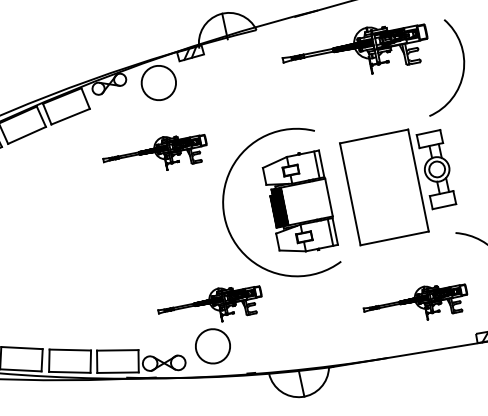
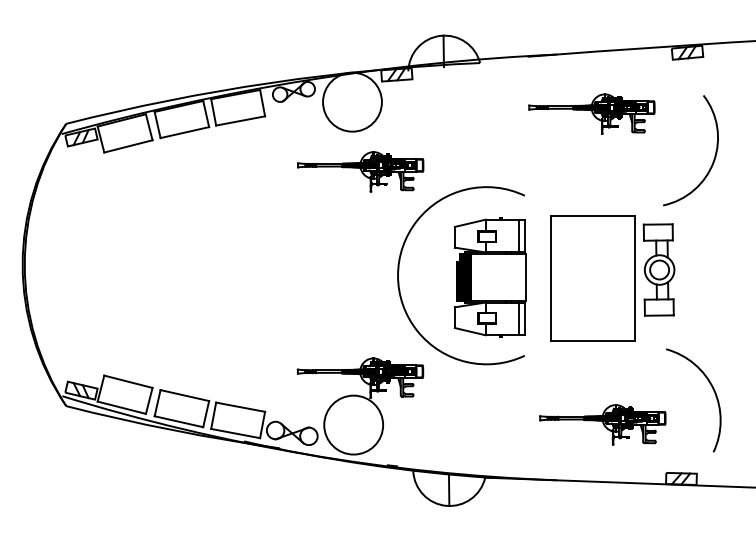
part: (355, 52) -> (591, 113), size x0.71
circle: (158, 82) -> (352, 101), size x1.43
part: (155, 155) -> (360, 171), moved
circle: (212, 345) -> (353, 424), size x1.43

